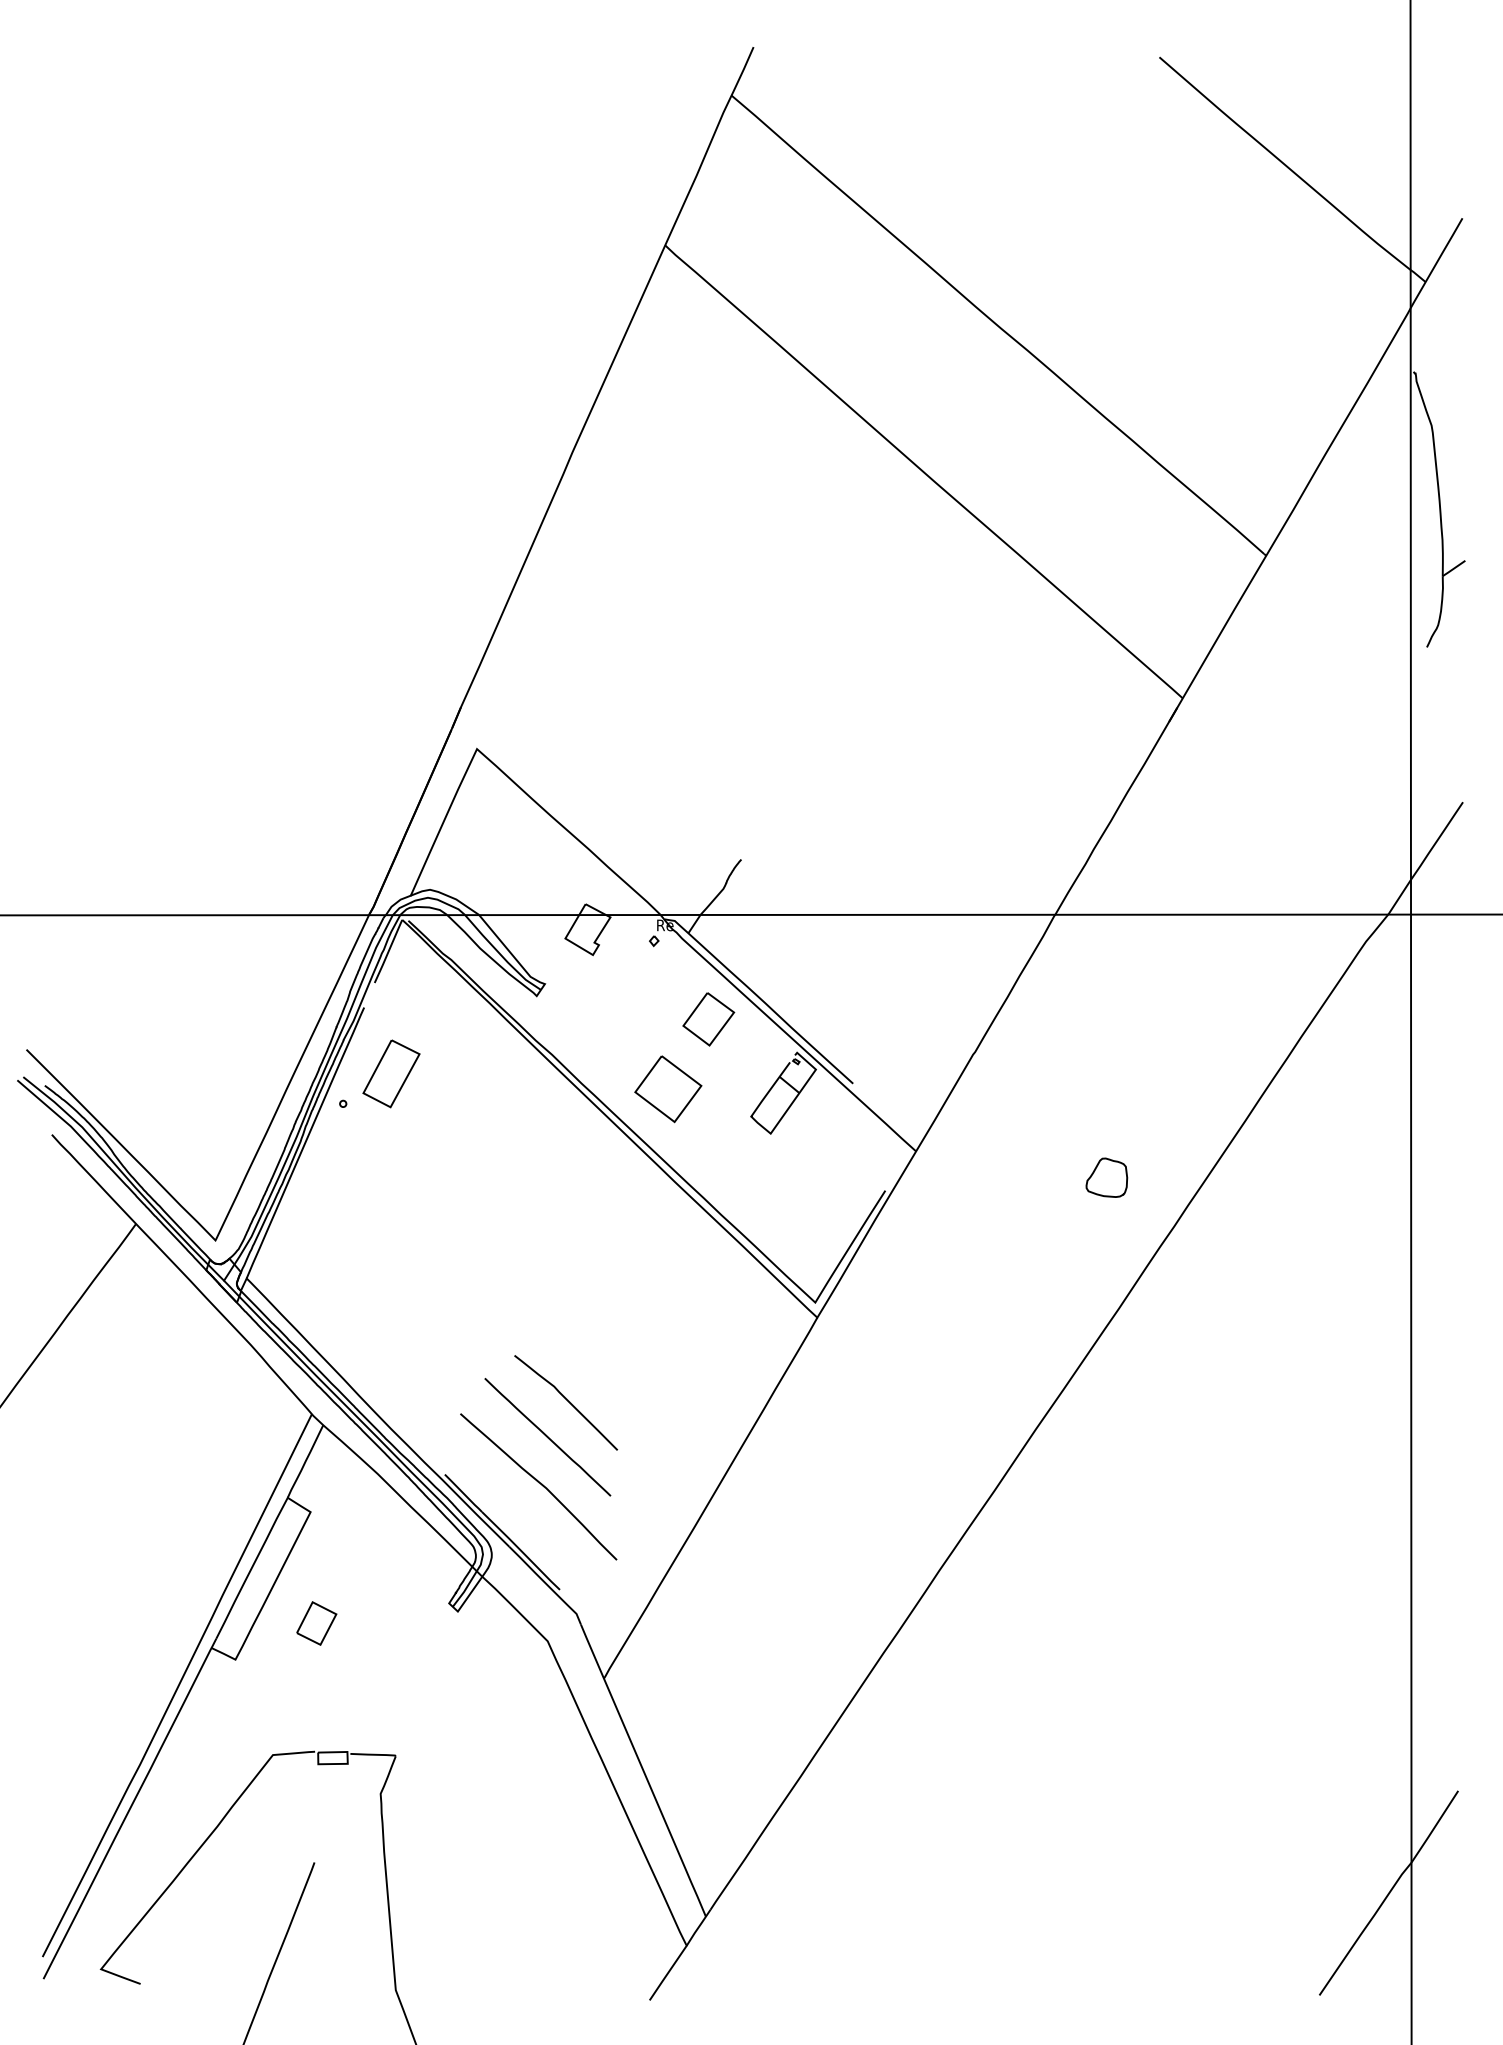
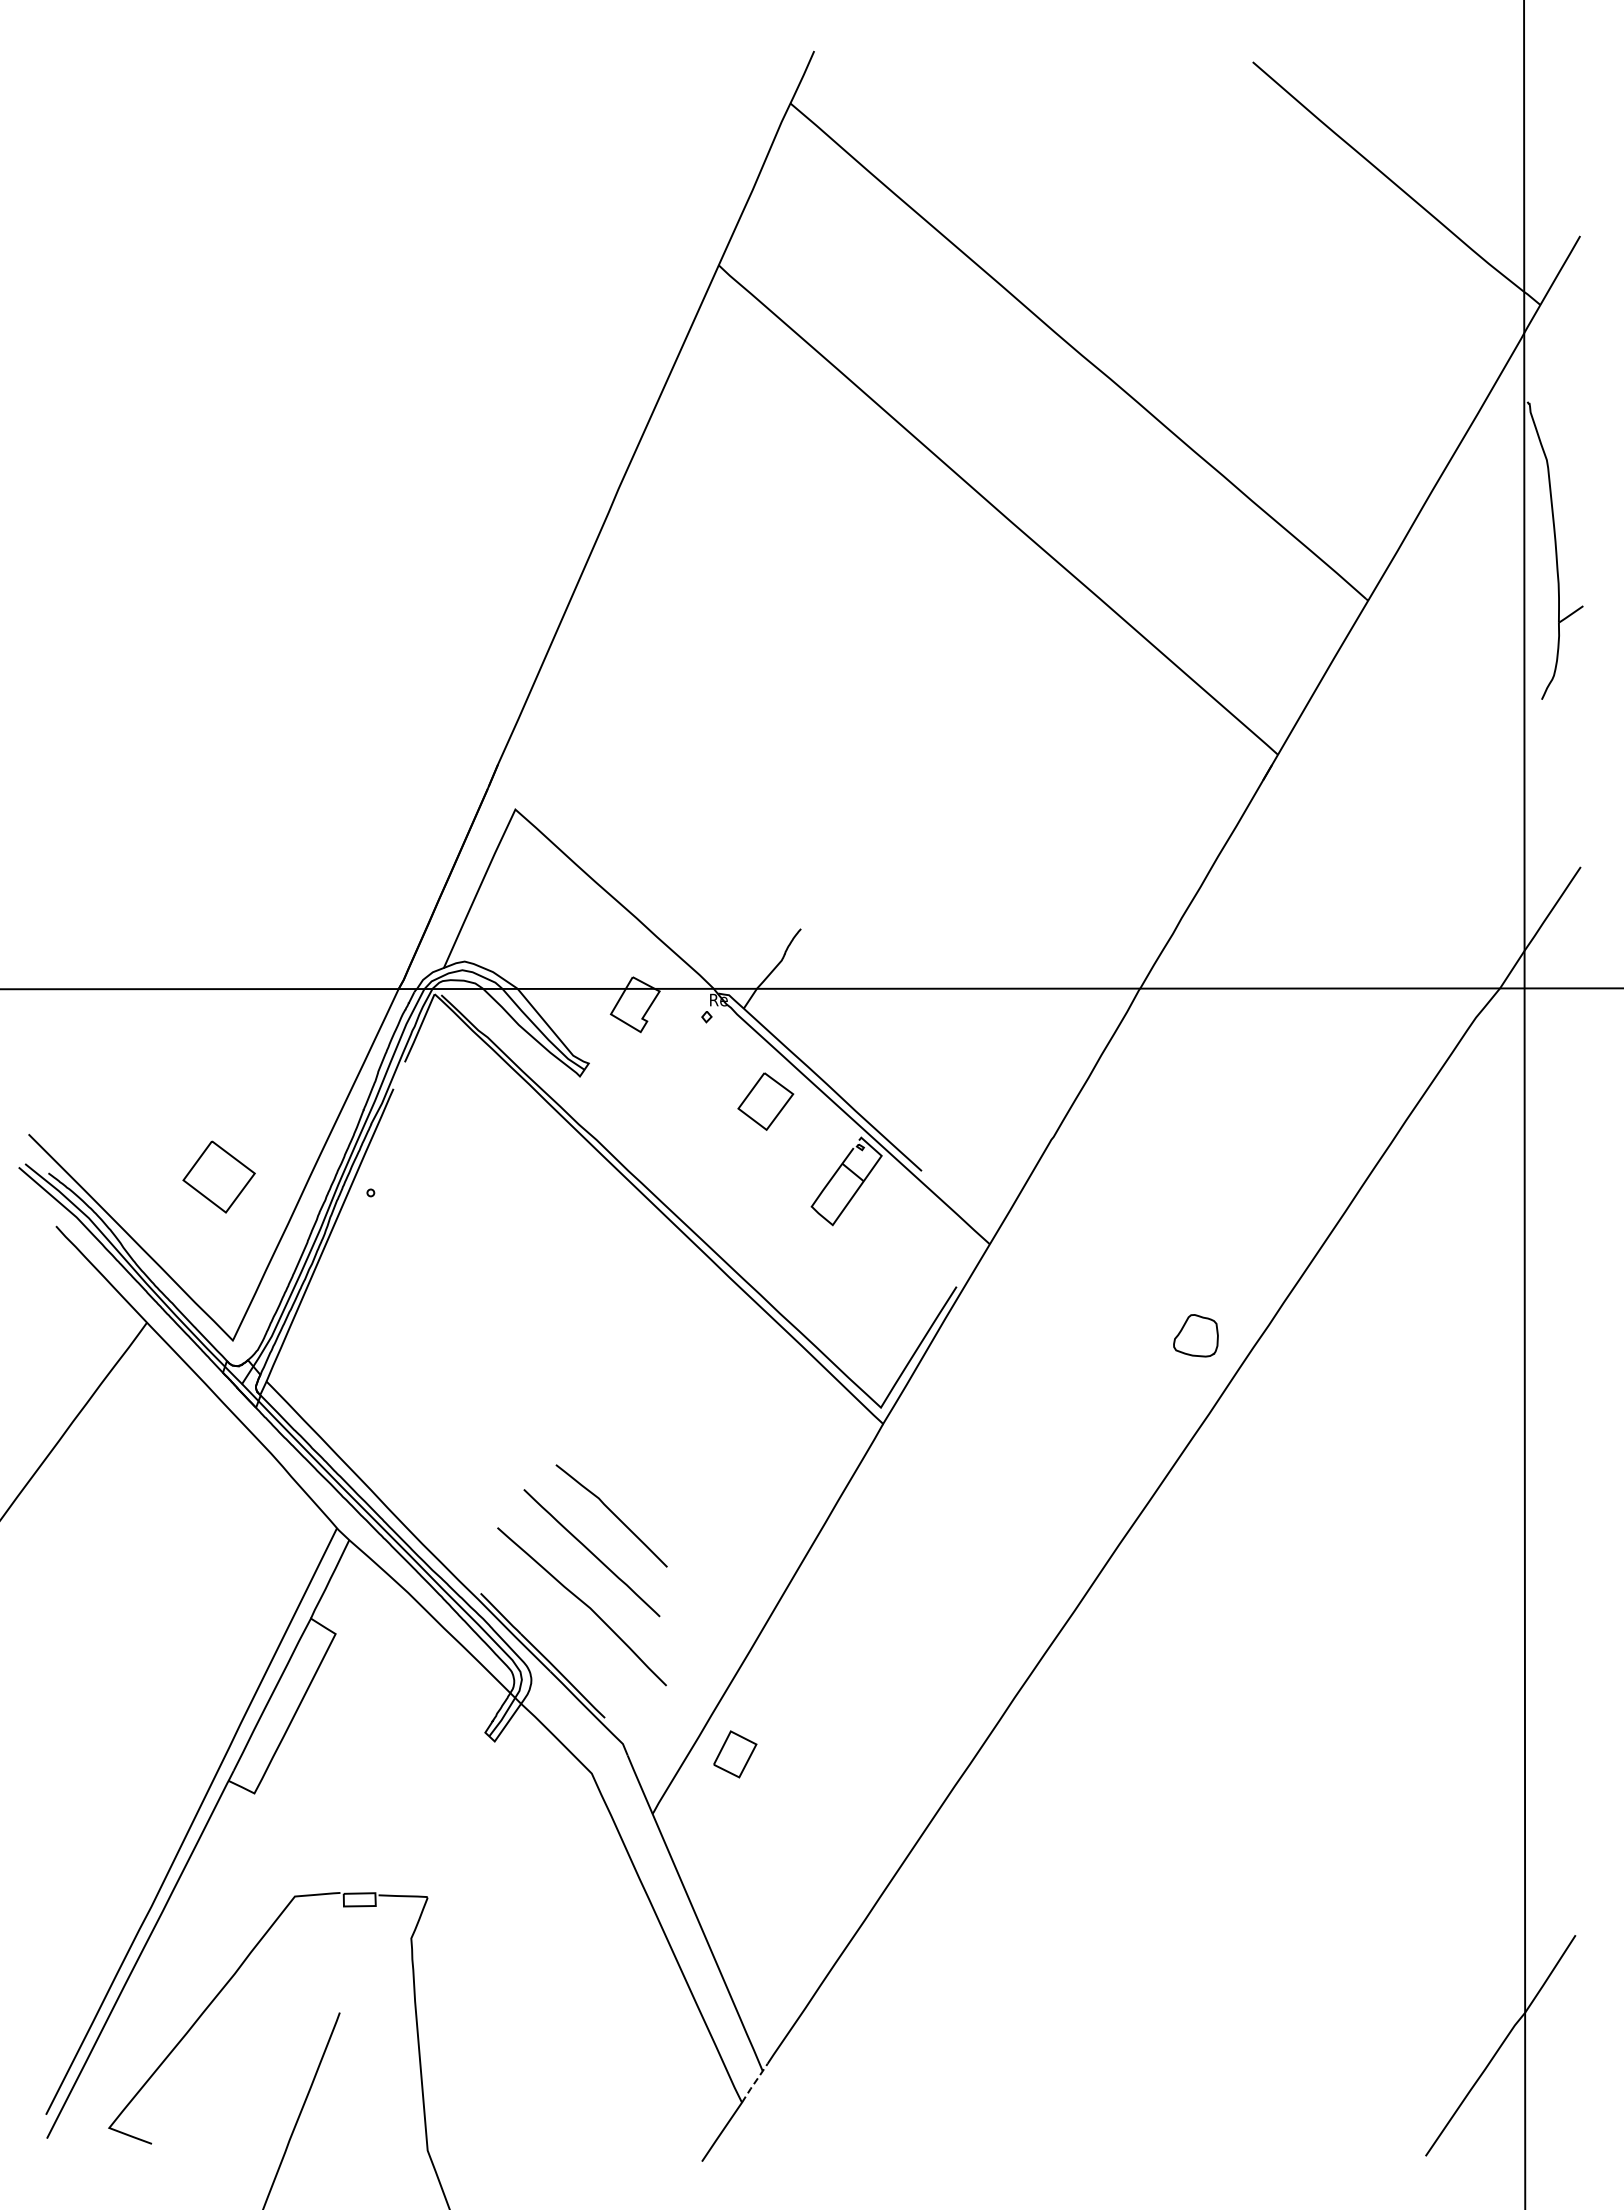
part: (391, 1073) -> (422, 1160), removed
part: (667, 1088) -> (218, 1176), moved
part: (1106, 1177) -> (1195, 1335), moved
part: (316, 1623) -> (735, 1754), moved
line: (698, 1927) -> (754, 2082), solid -> dashed

